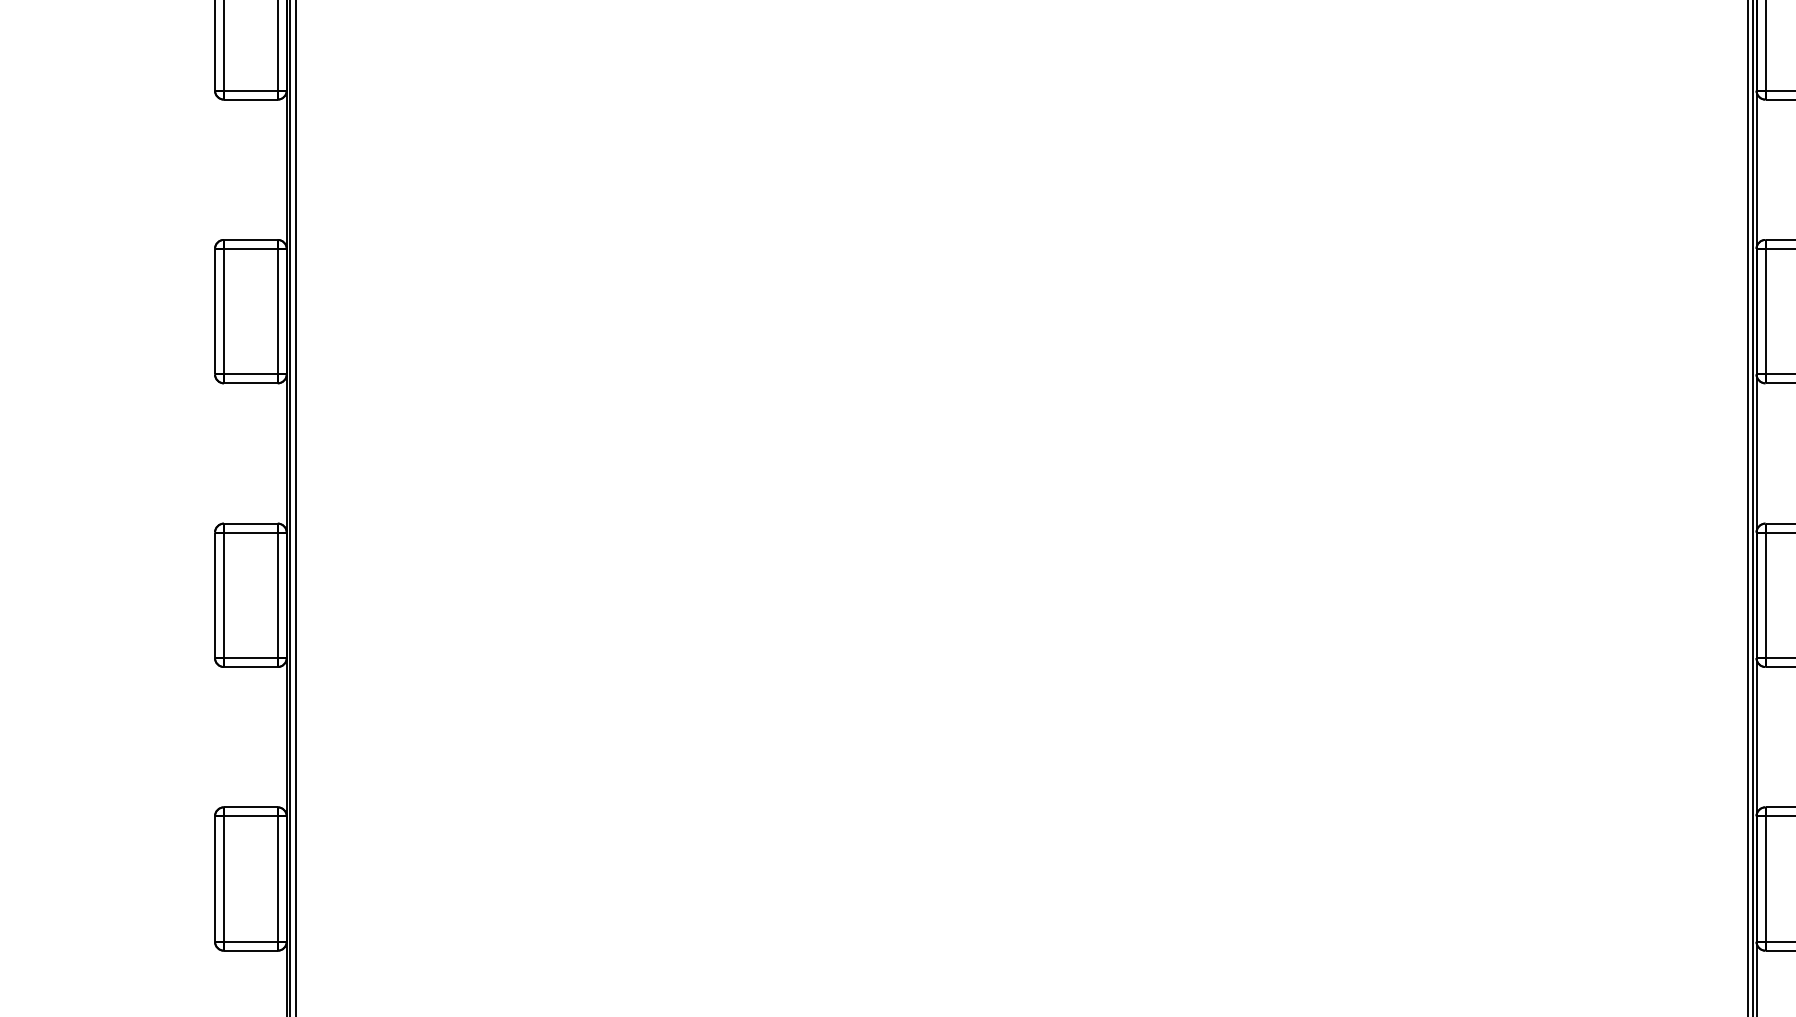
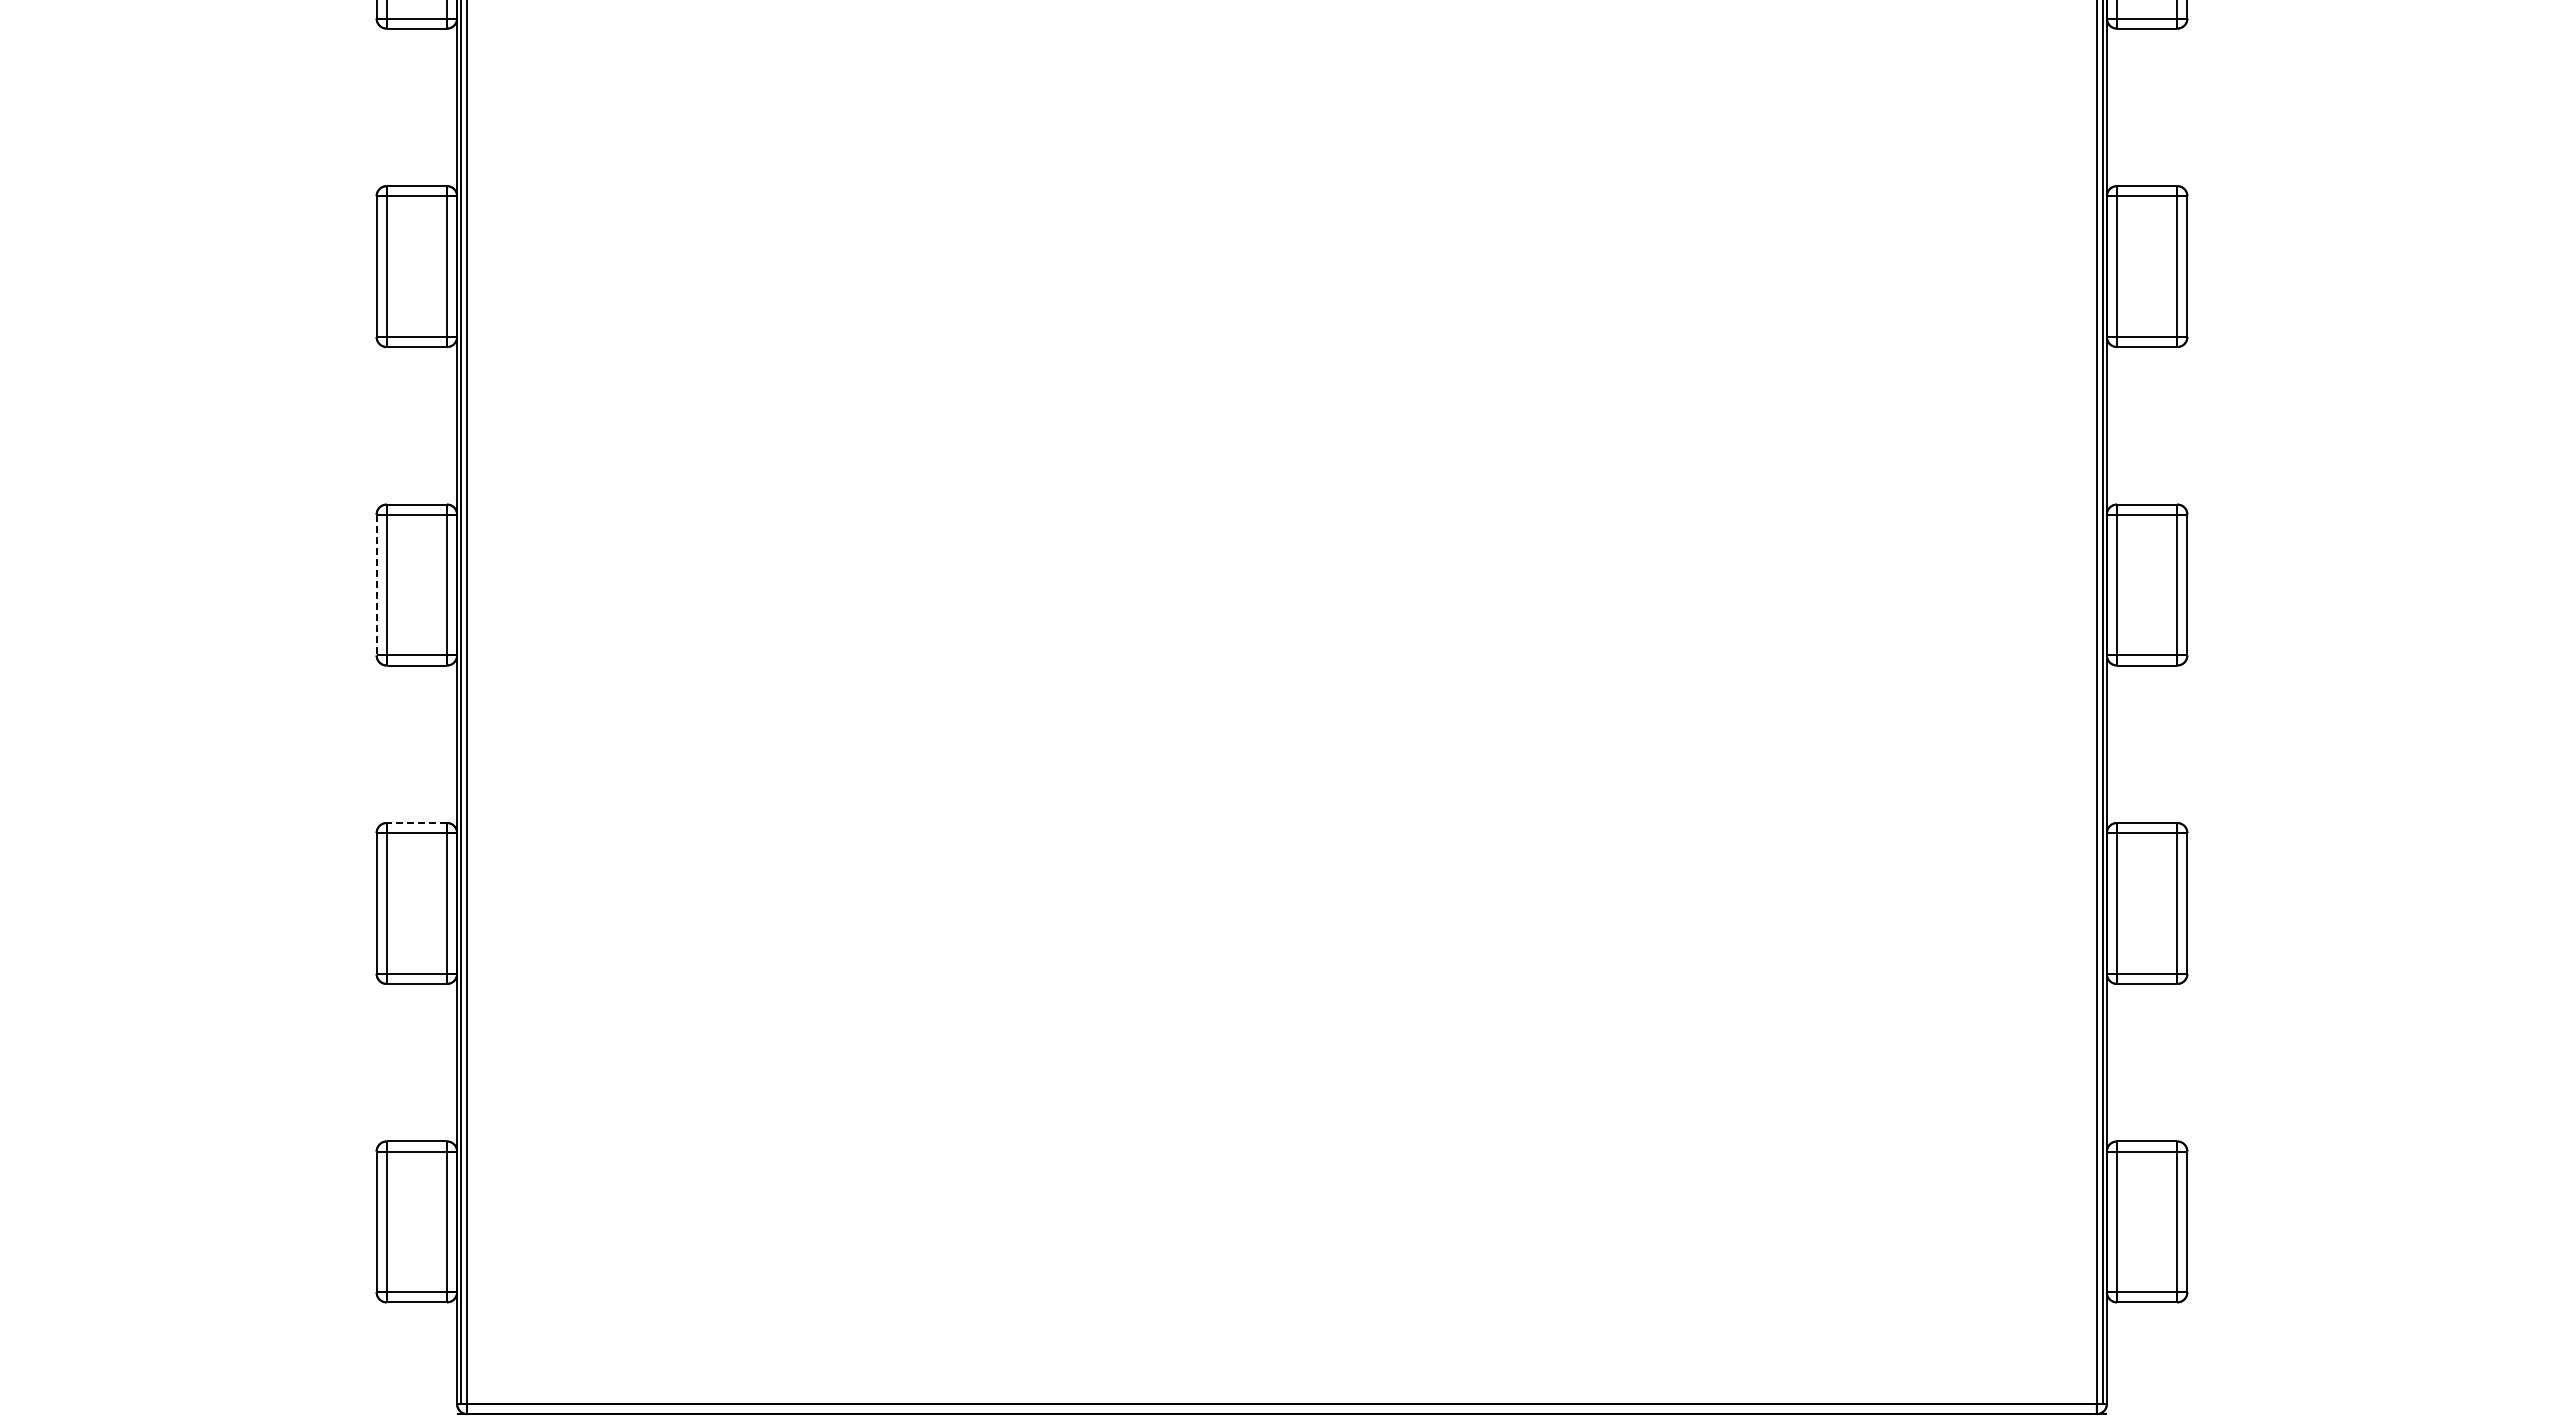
line: (214, 312) -> (376, 585), solid -> dashed
line: (250, 523) -> (416, 822), solid -> dashed

